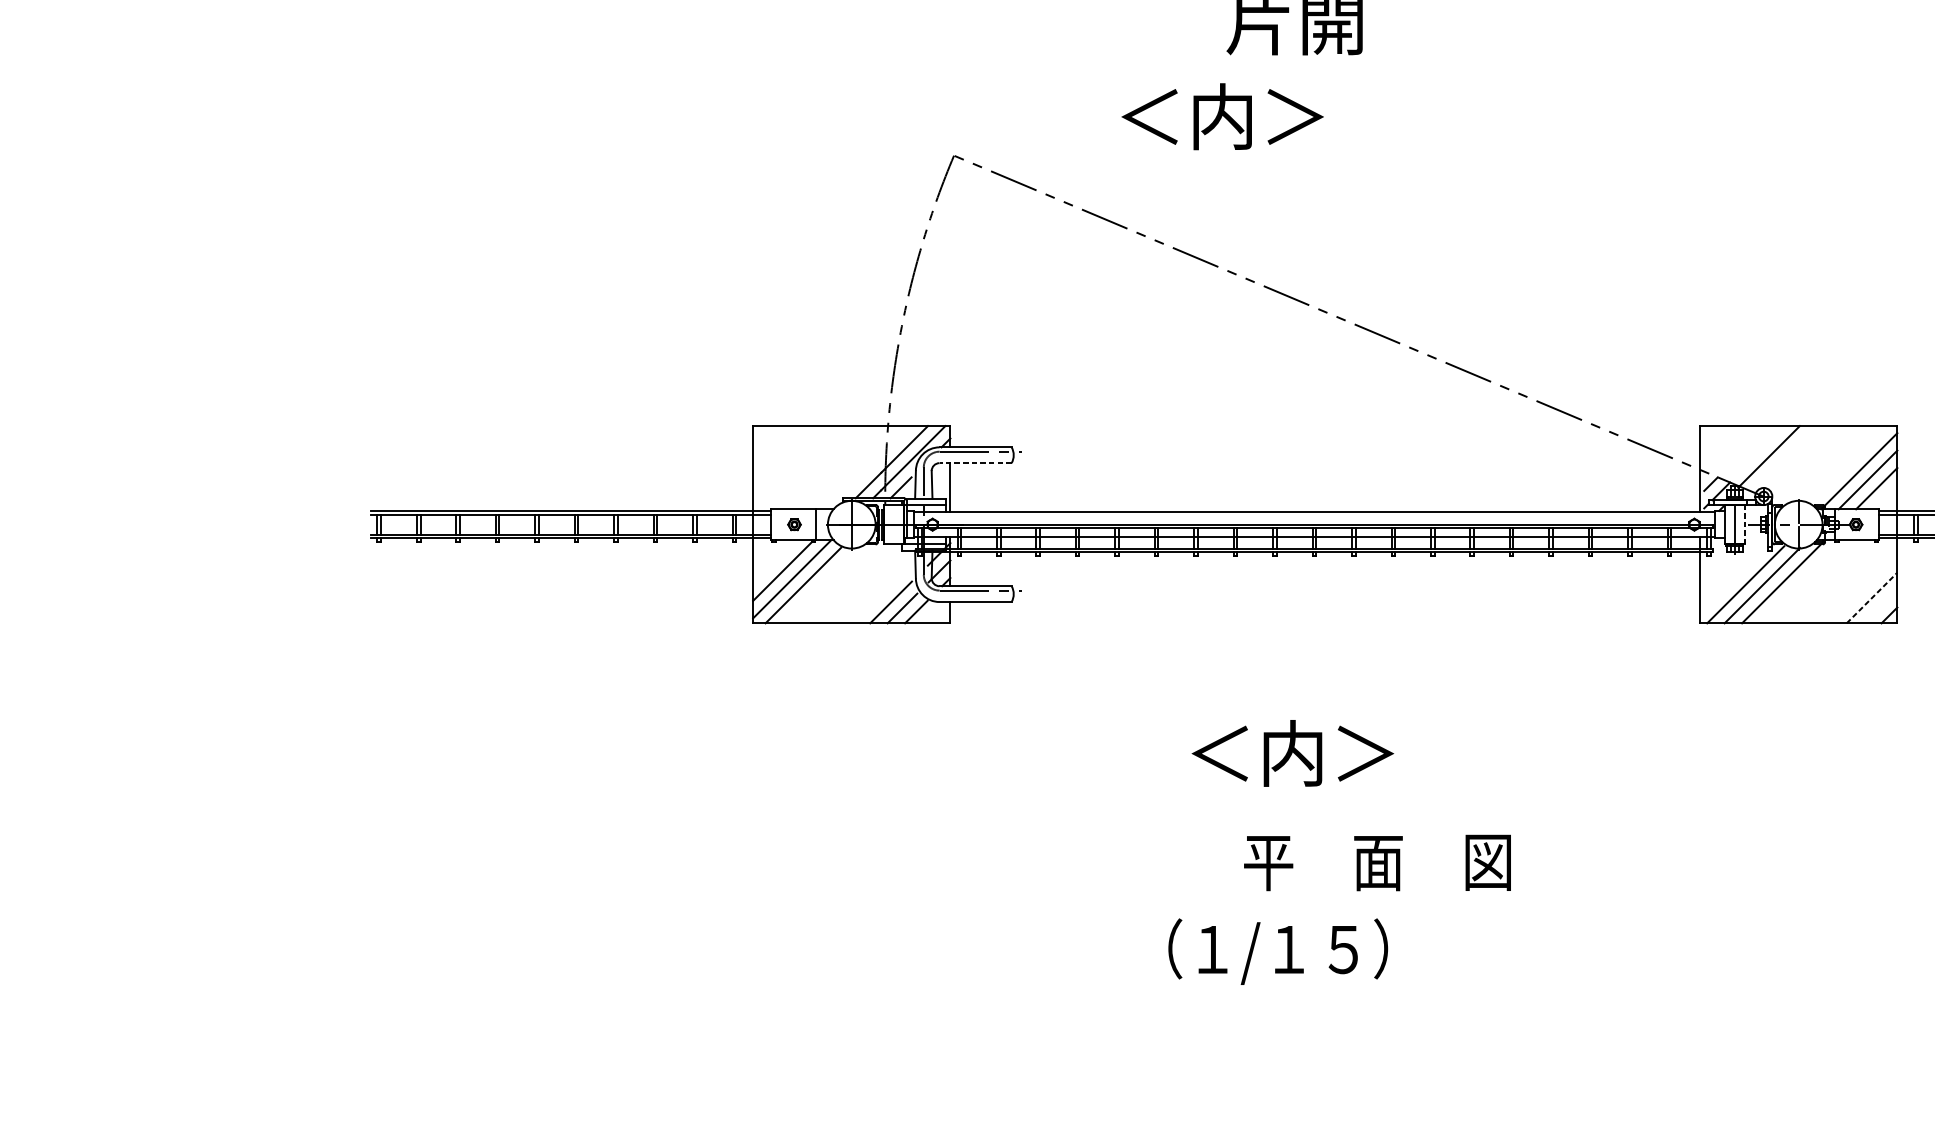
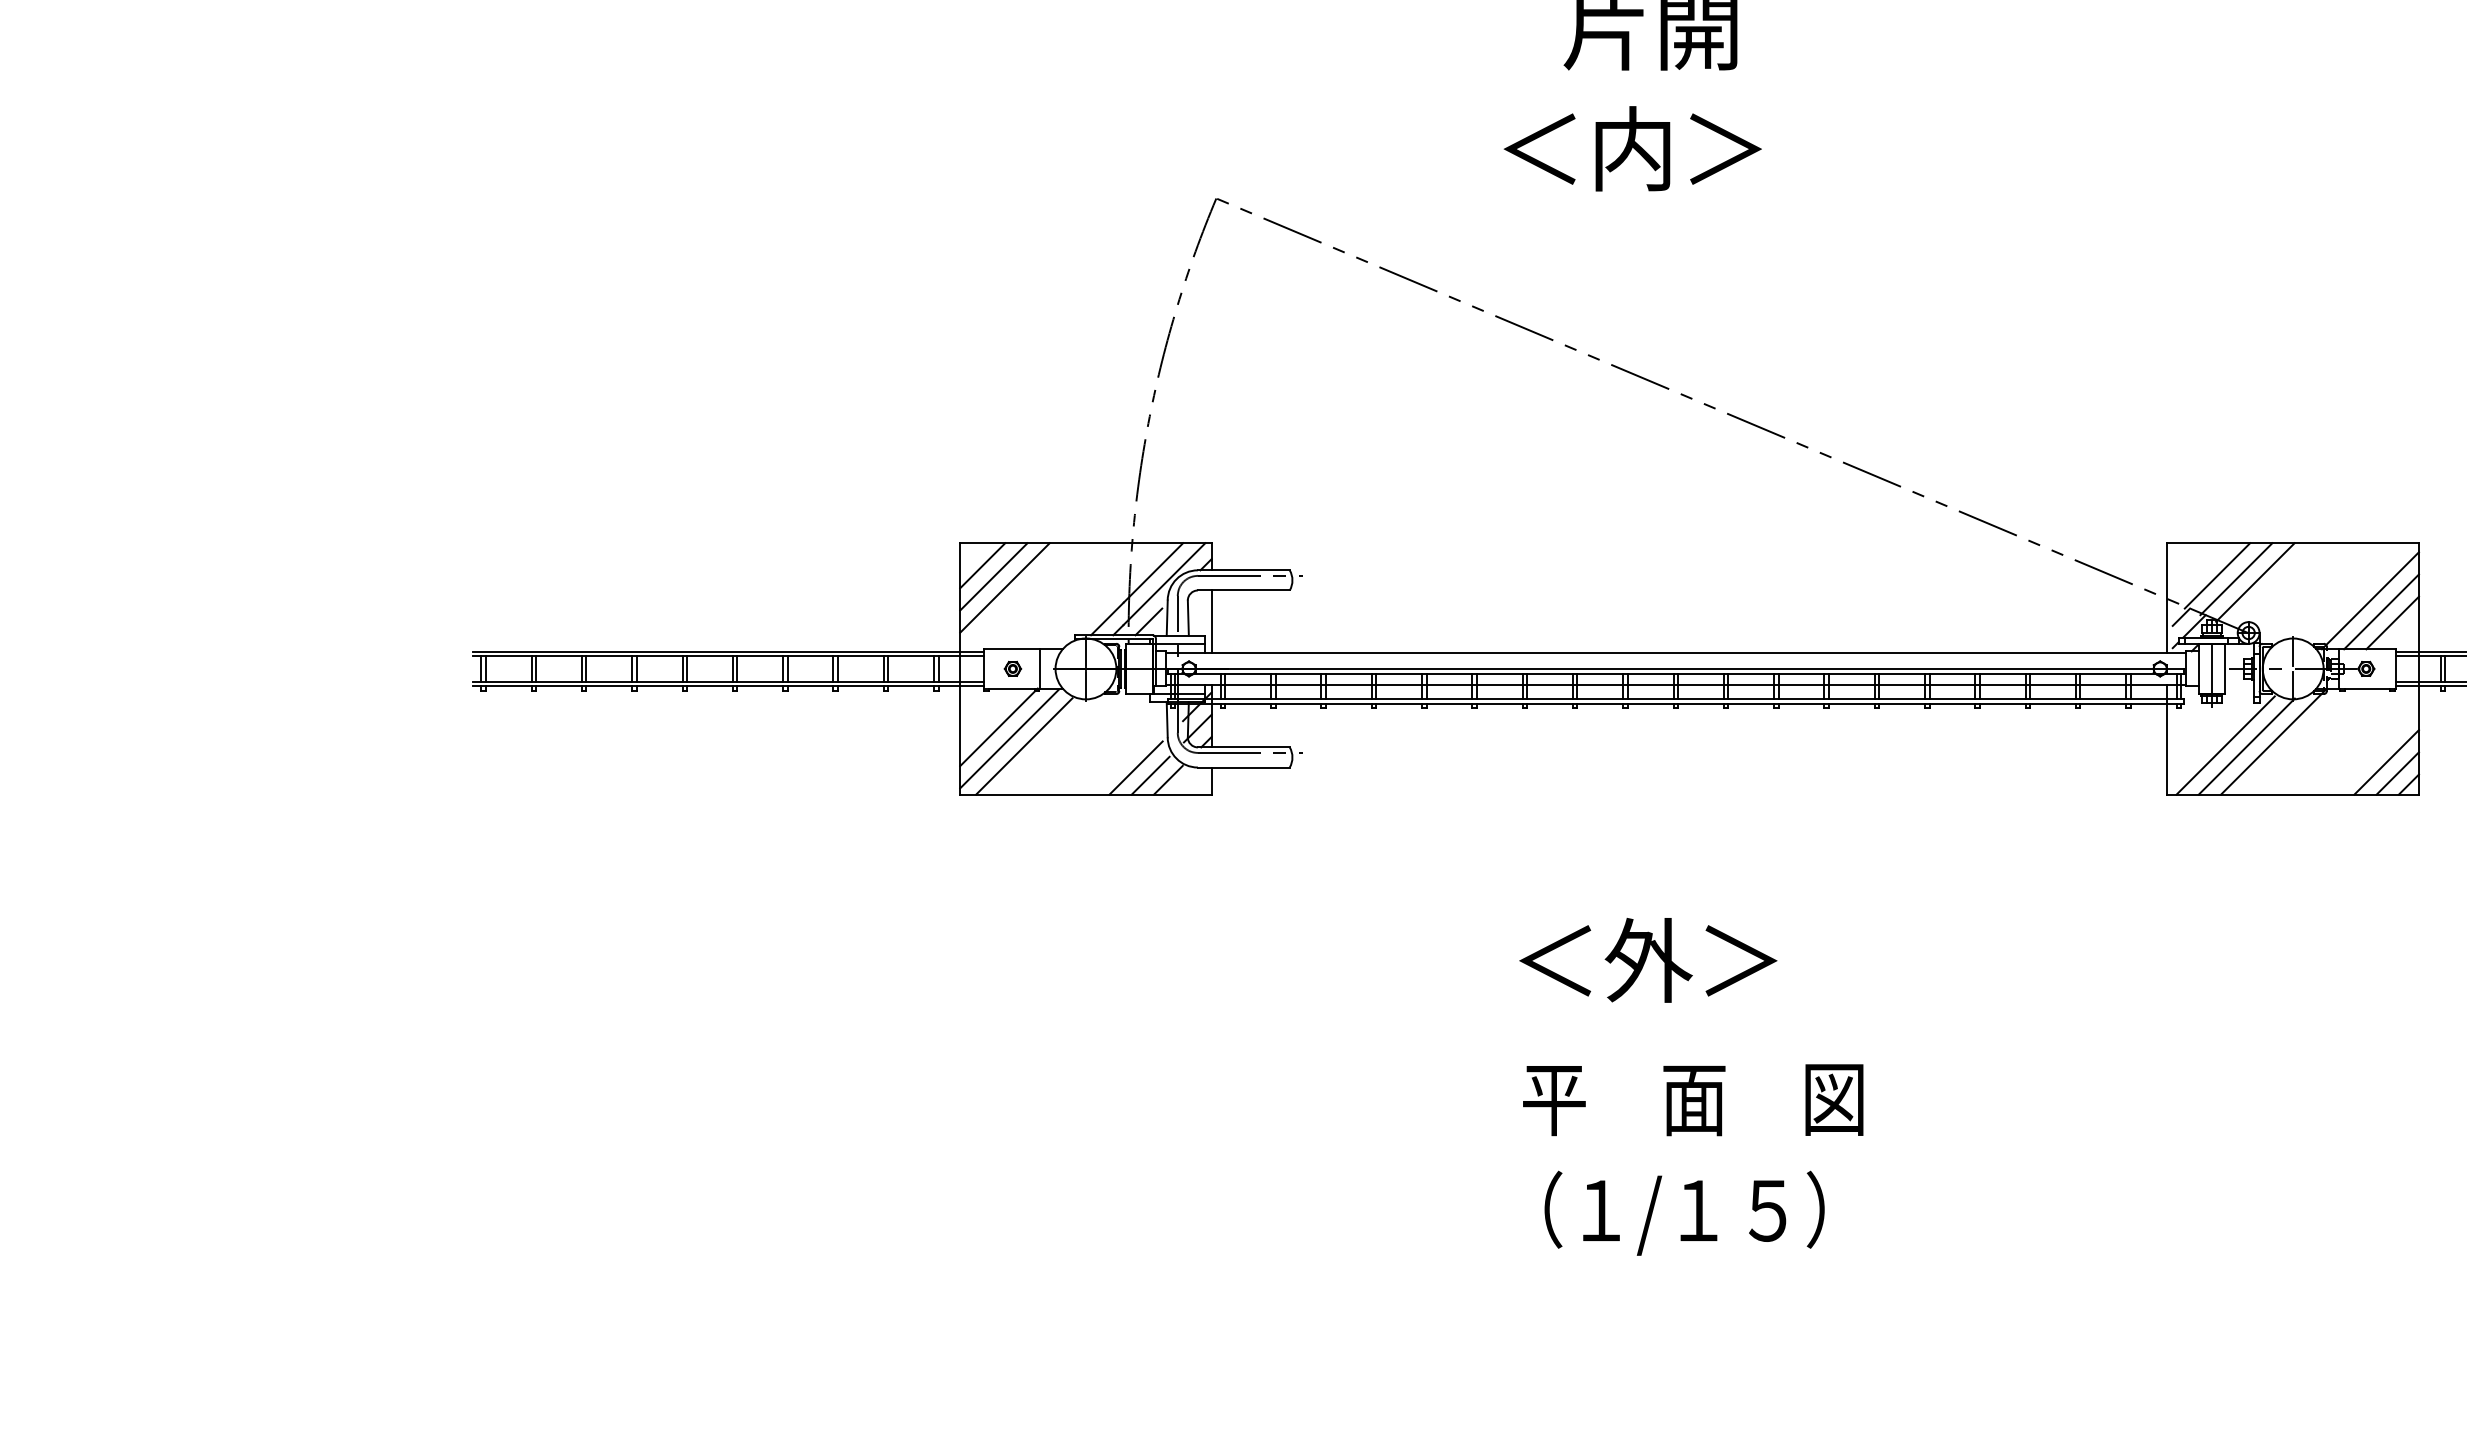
text: (1222, 116) -> (1632, 148), moved
line: (770, 443) -> (982, 565), added
line: (1739, 451) -> (2217, 575), added
line: (779, 452) -> (993, 576), added
line: (1754, 454) -> (2236, 579), added
line: (787, 460) -> (1004, 587), added
line: (975, 463) -> (1243, 590), dashed -> solid
line: (1745, 524) -> (2225, 668), dashed -> solid
line: (1871, 598) -> (2386, 762), dashed -> solid
line: (1880, 606) -> (2397, 773), added
text: (1293, 753) -> (1648, 960), ＜内＞ -> ＜外＞
text: (1377, 863) -> (1693, 1100), moved
text: (1278, 951) -> (1684, 1212), moved

